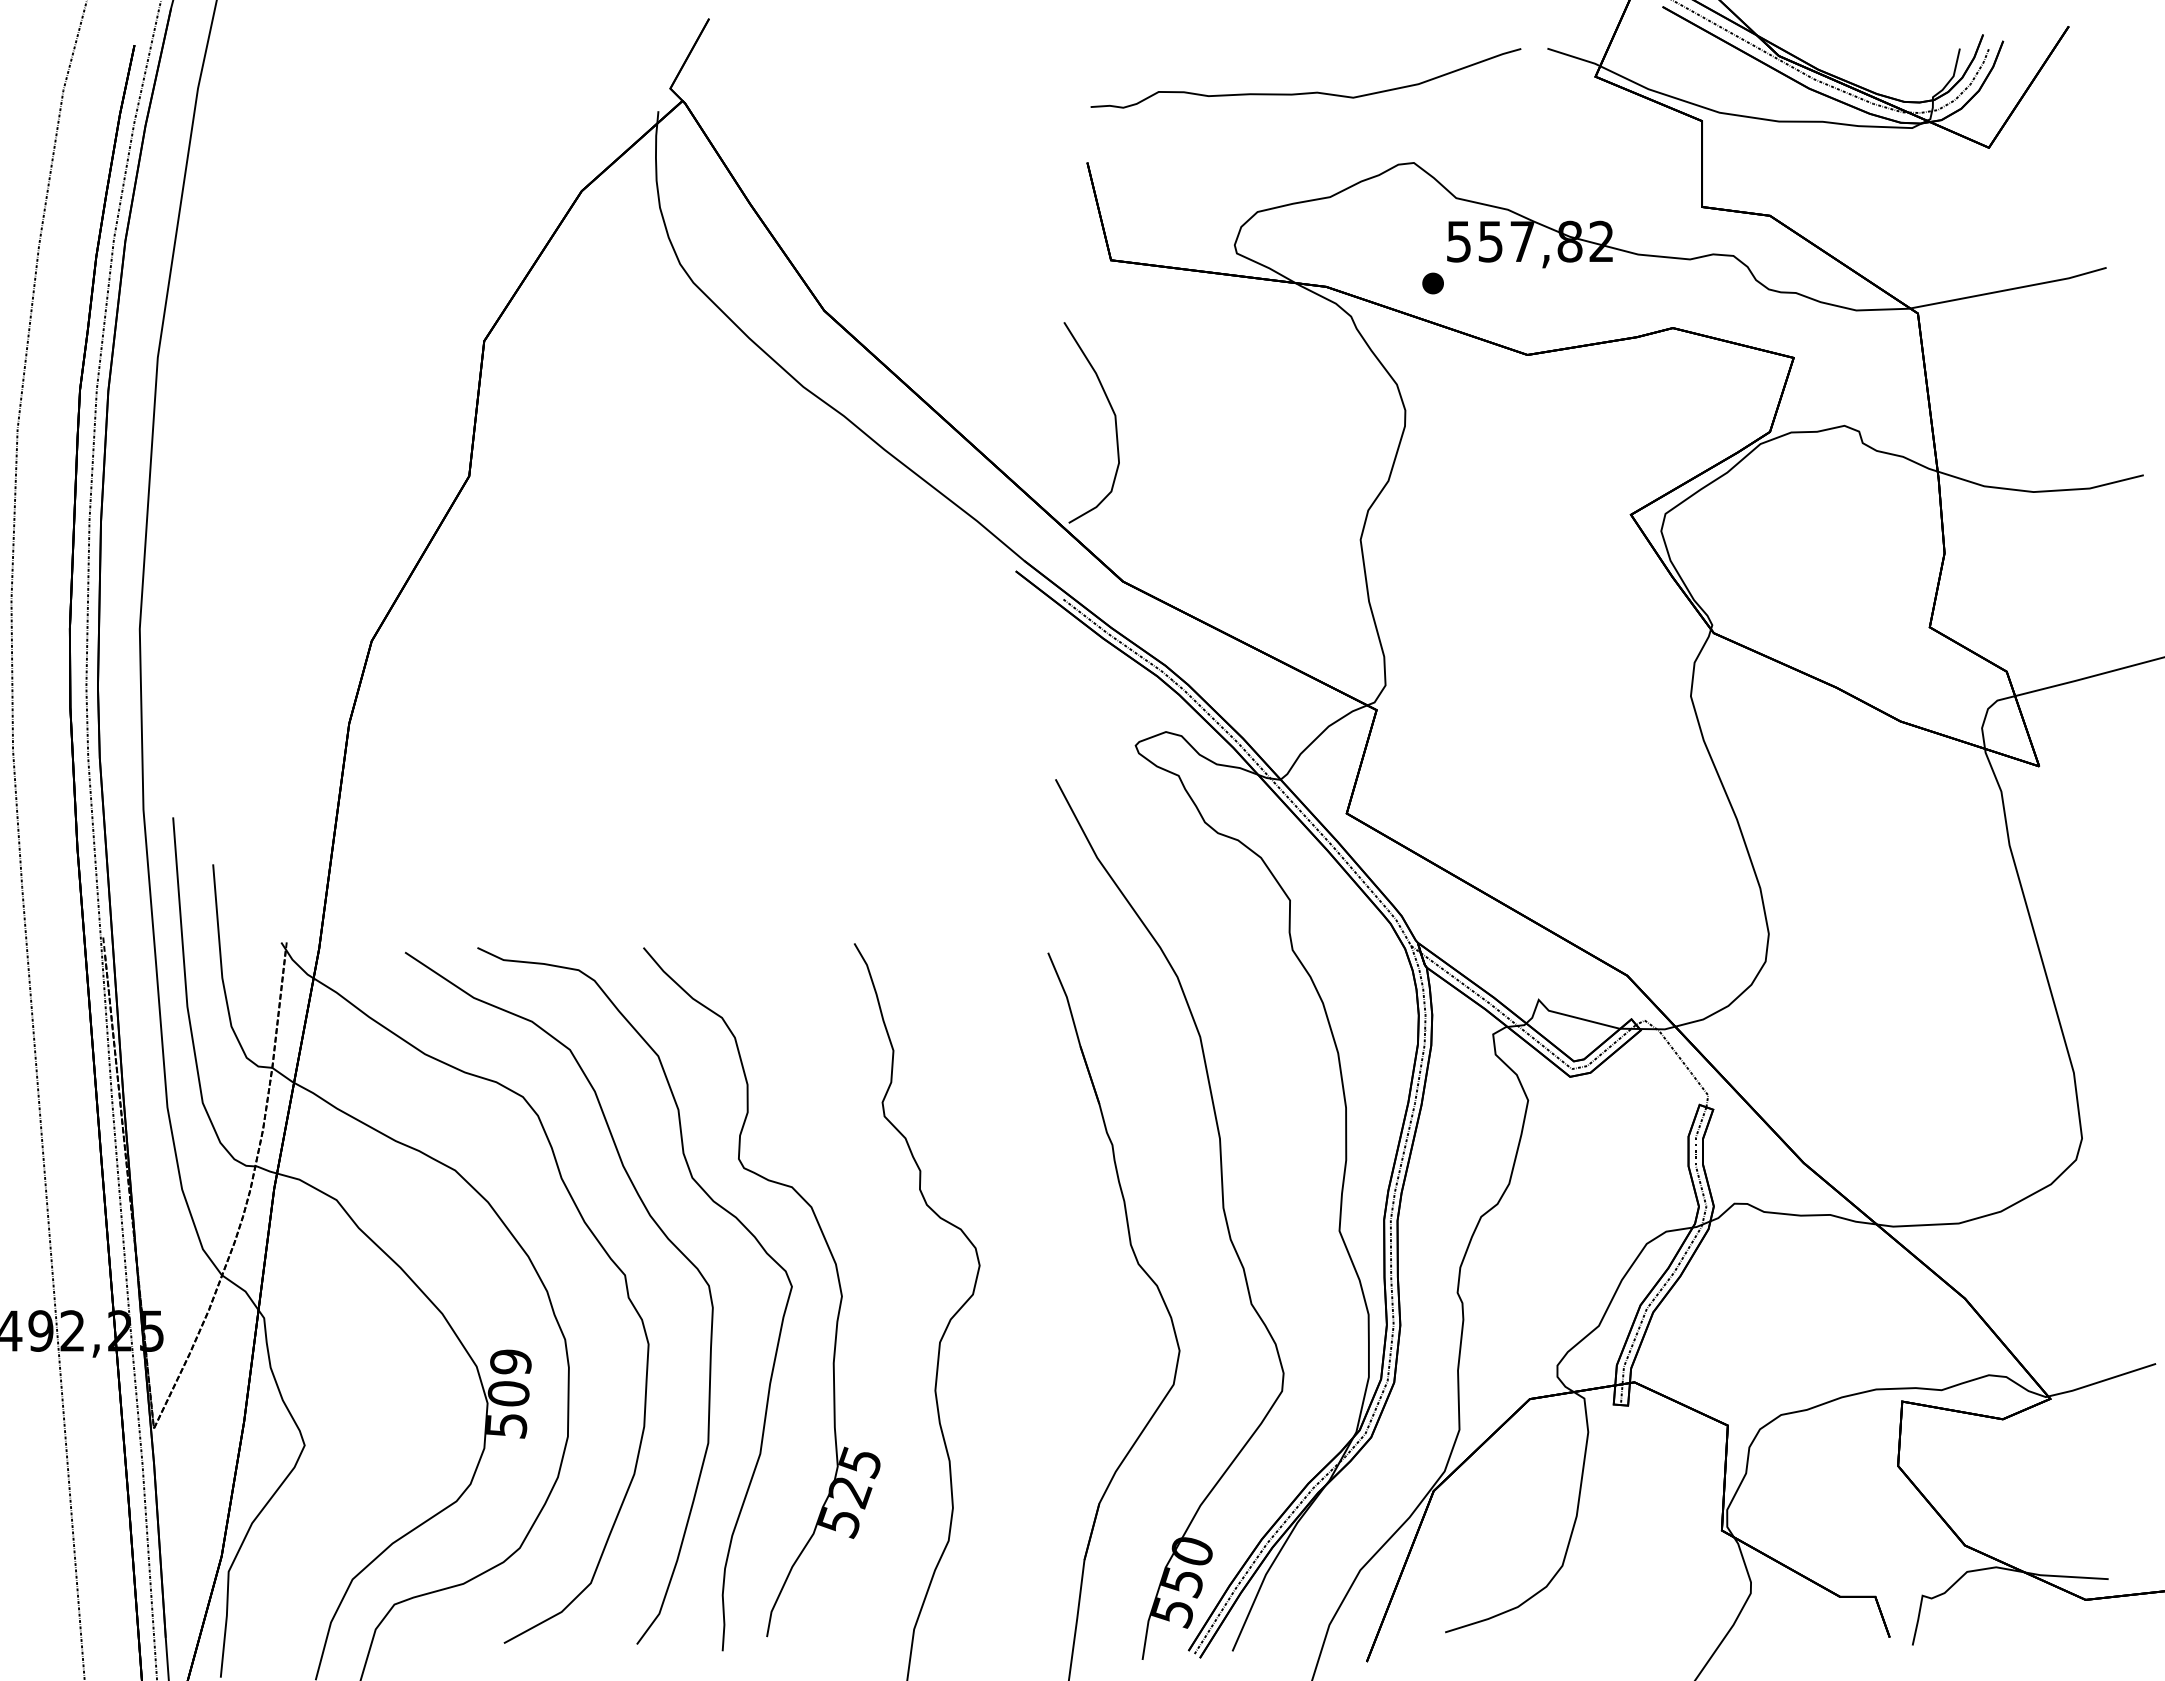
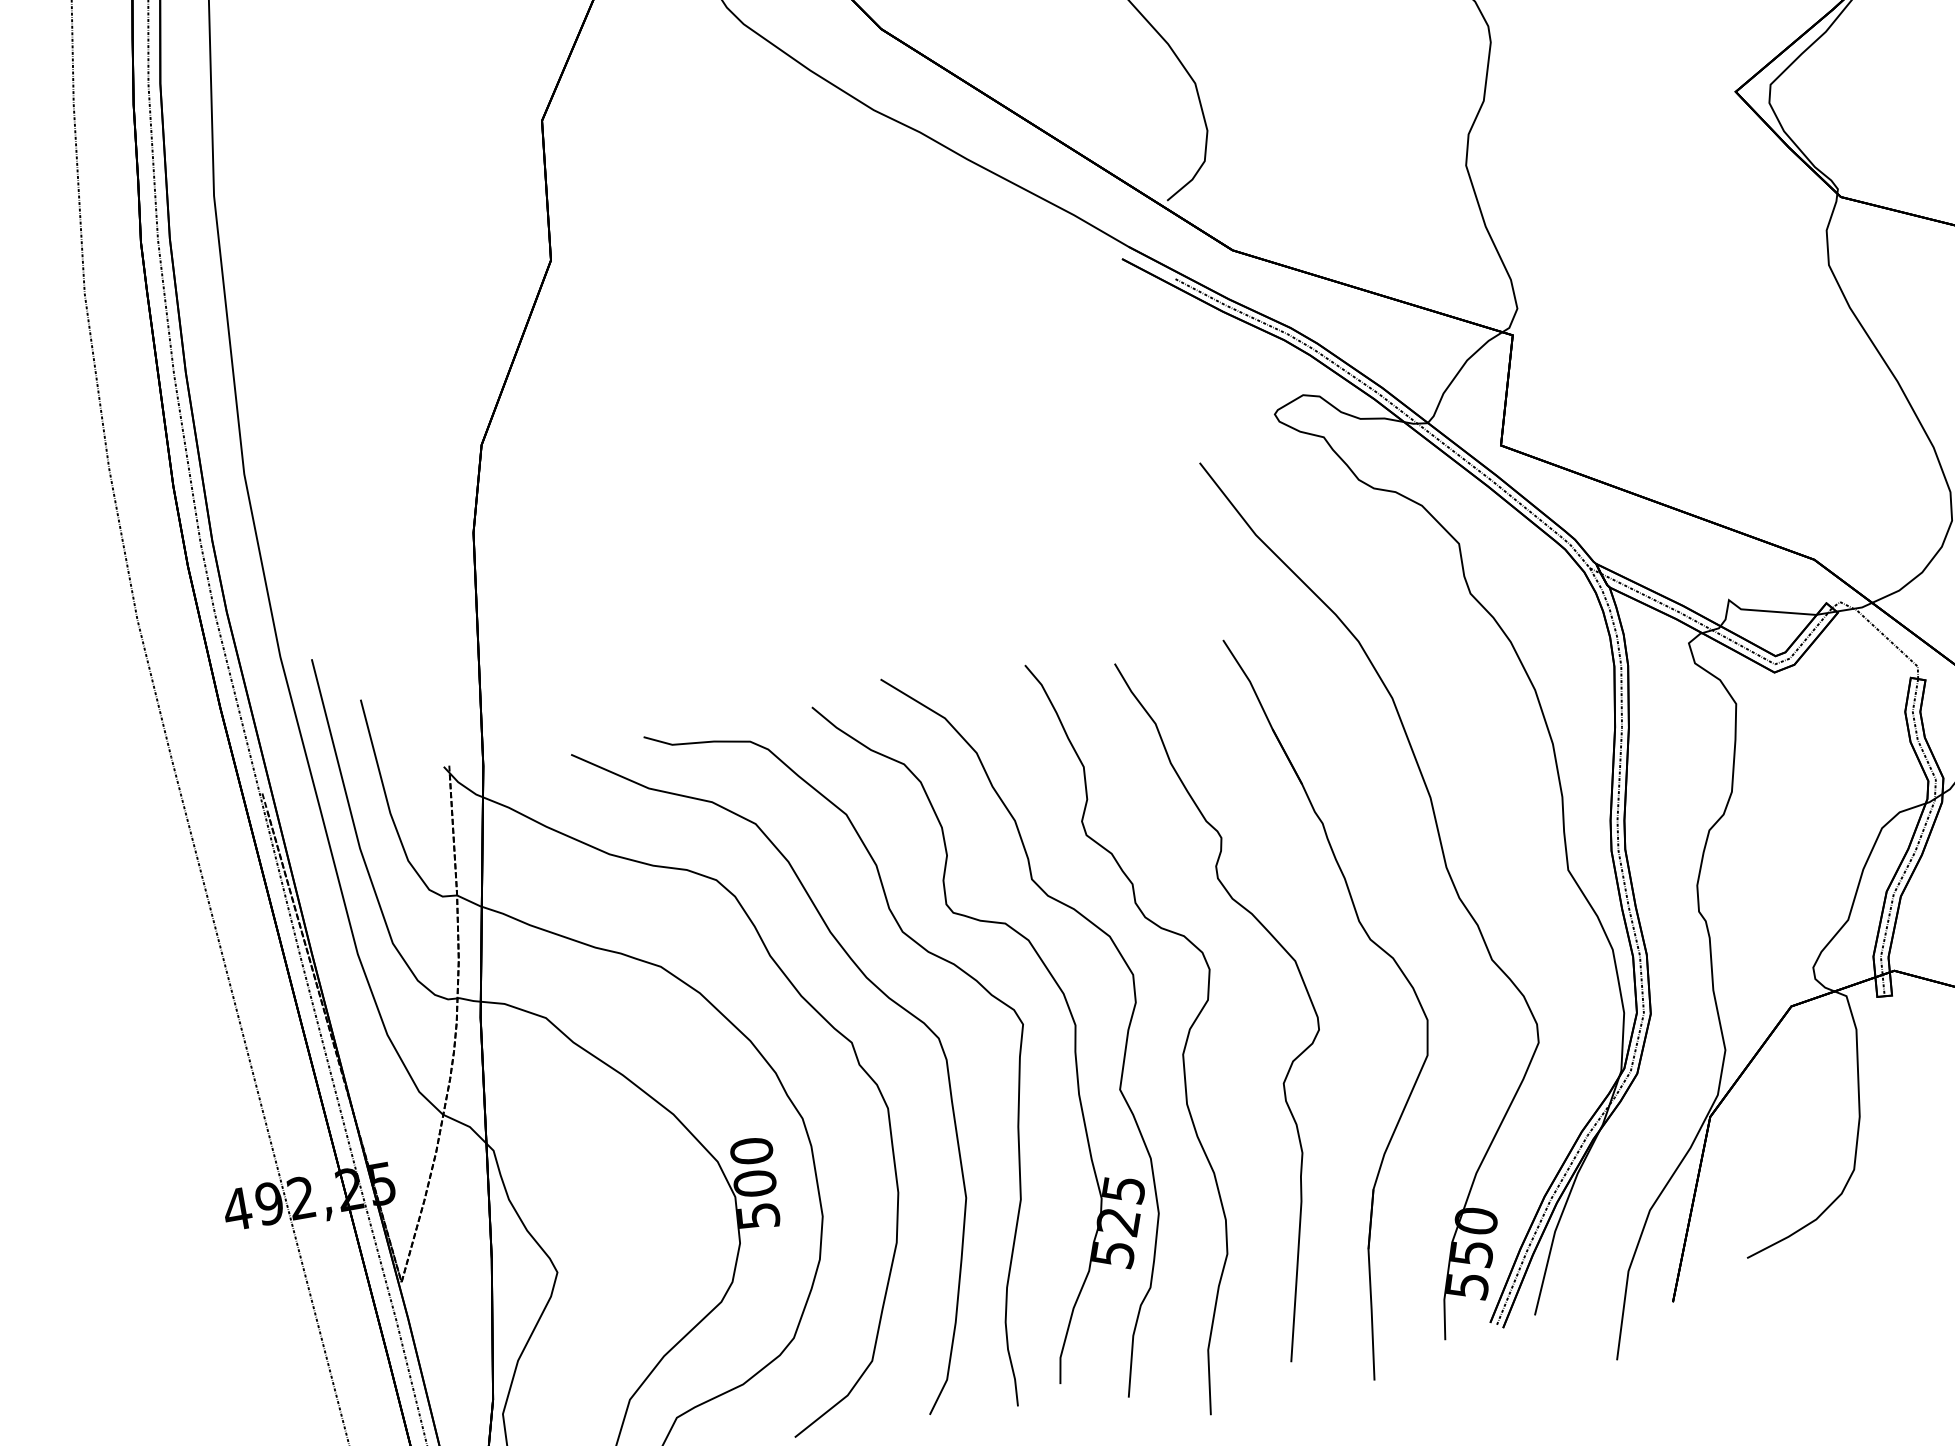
part: (1066, 1294) -> (1302, 983), added
part: (886, 1322) -> (1125, 1043), added
text: (510, 1361) -> (751, 1150), 509 -> 500

